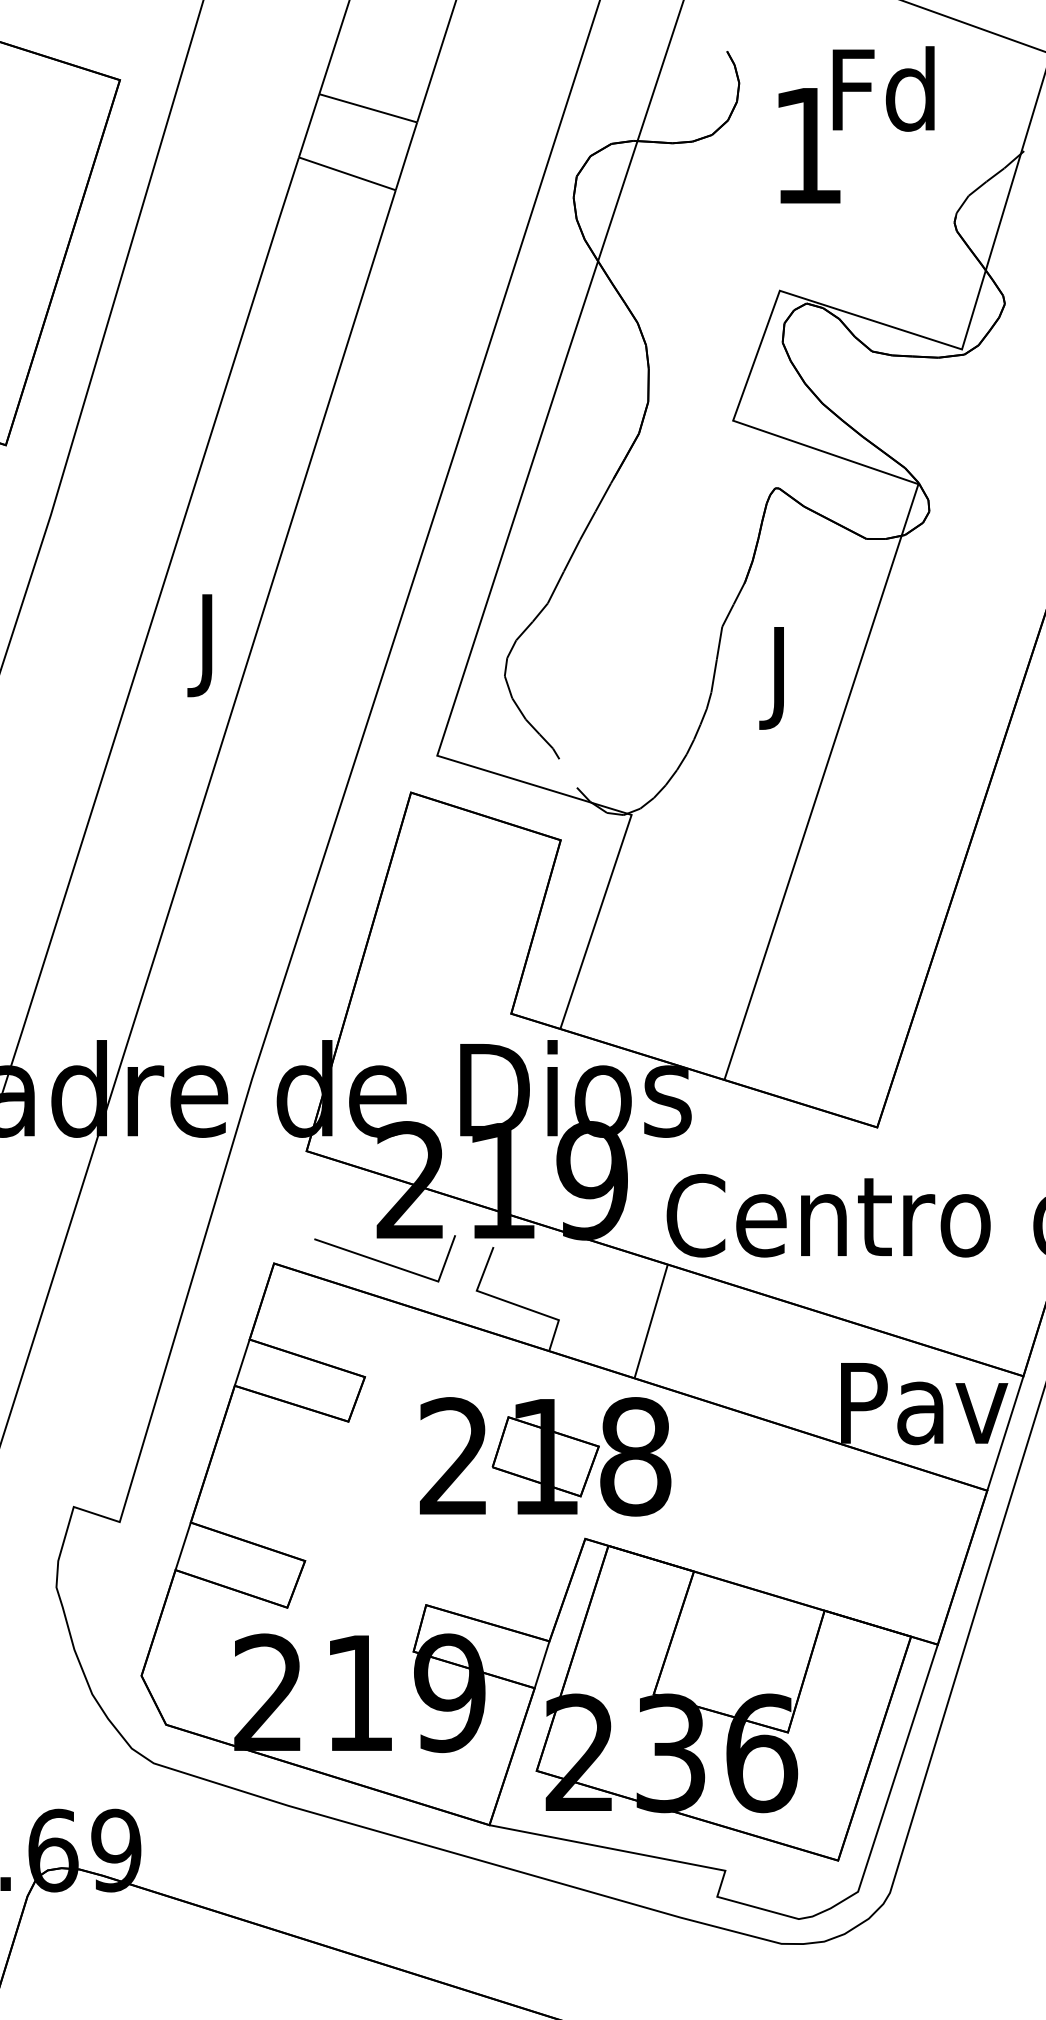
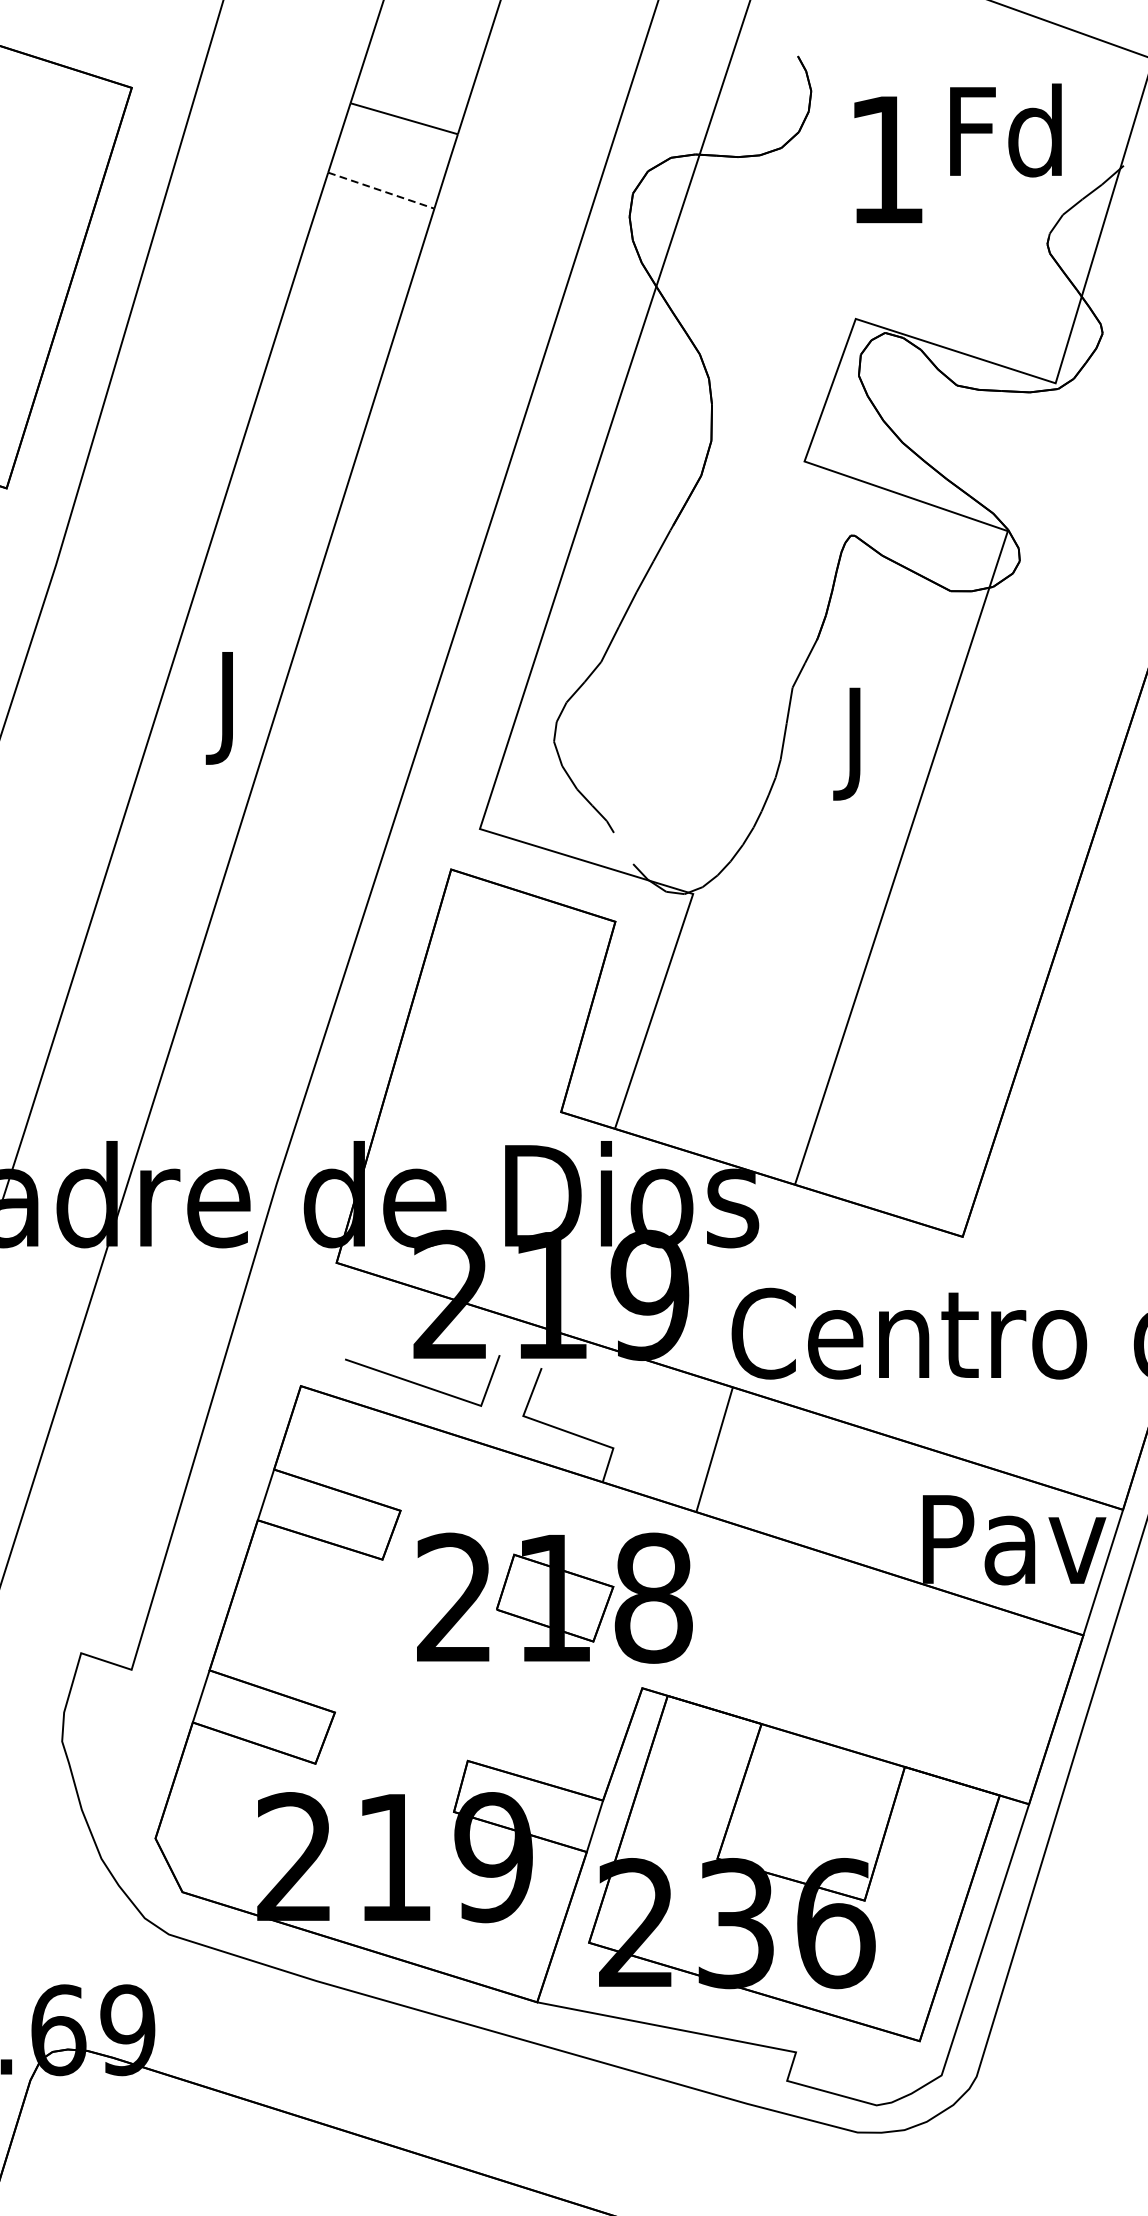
text: (883, 88) -> (1005, 129), moved
line: (347, 174) -> (381, 191), solid -> dashed
part: (545, 1456) -> (554, 1597), moved

